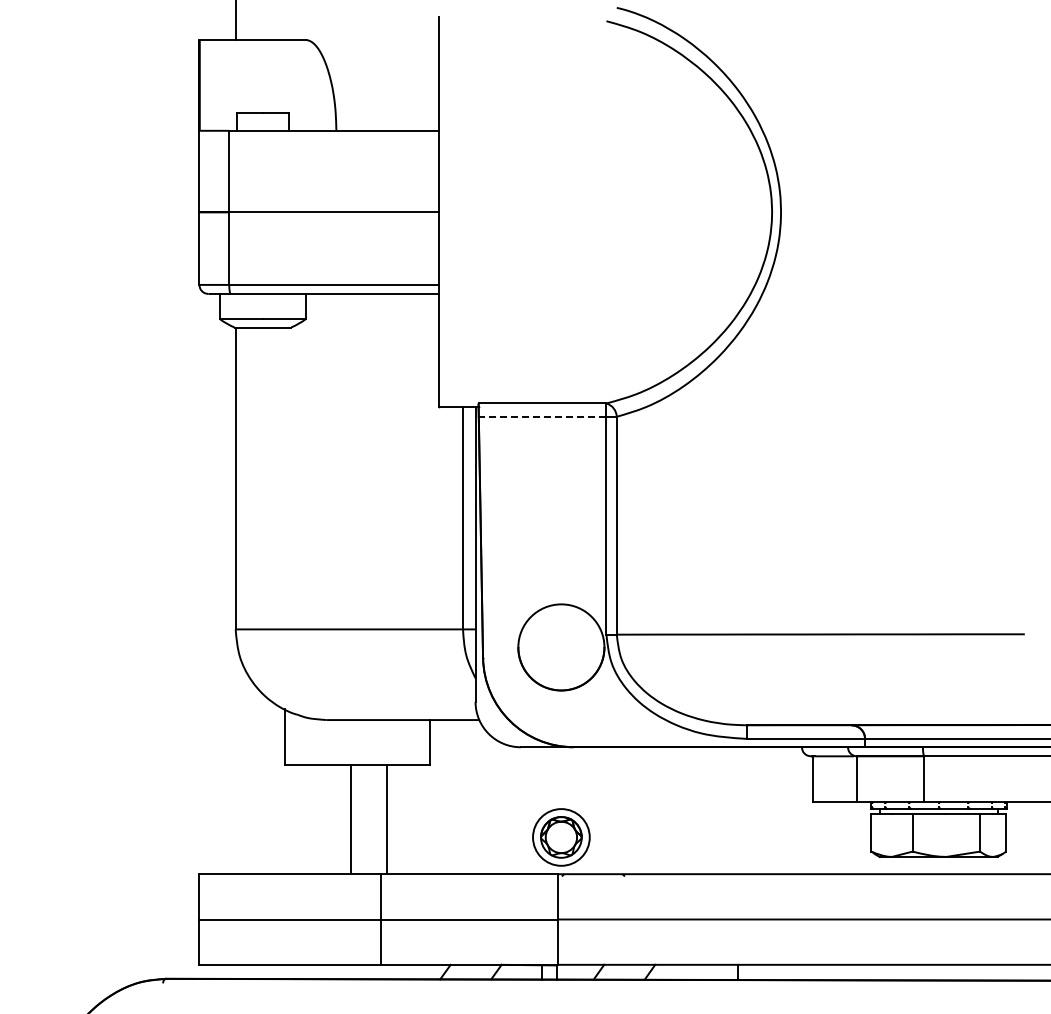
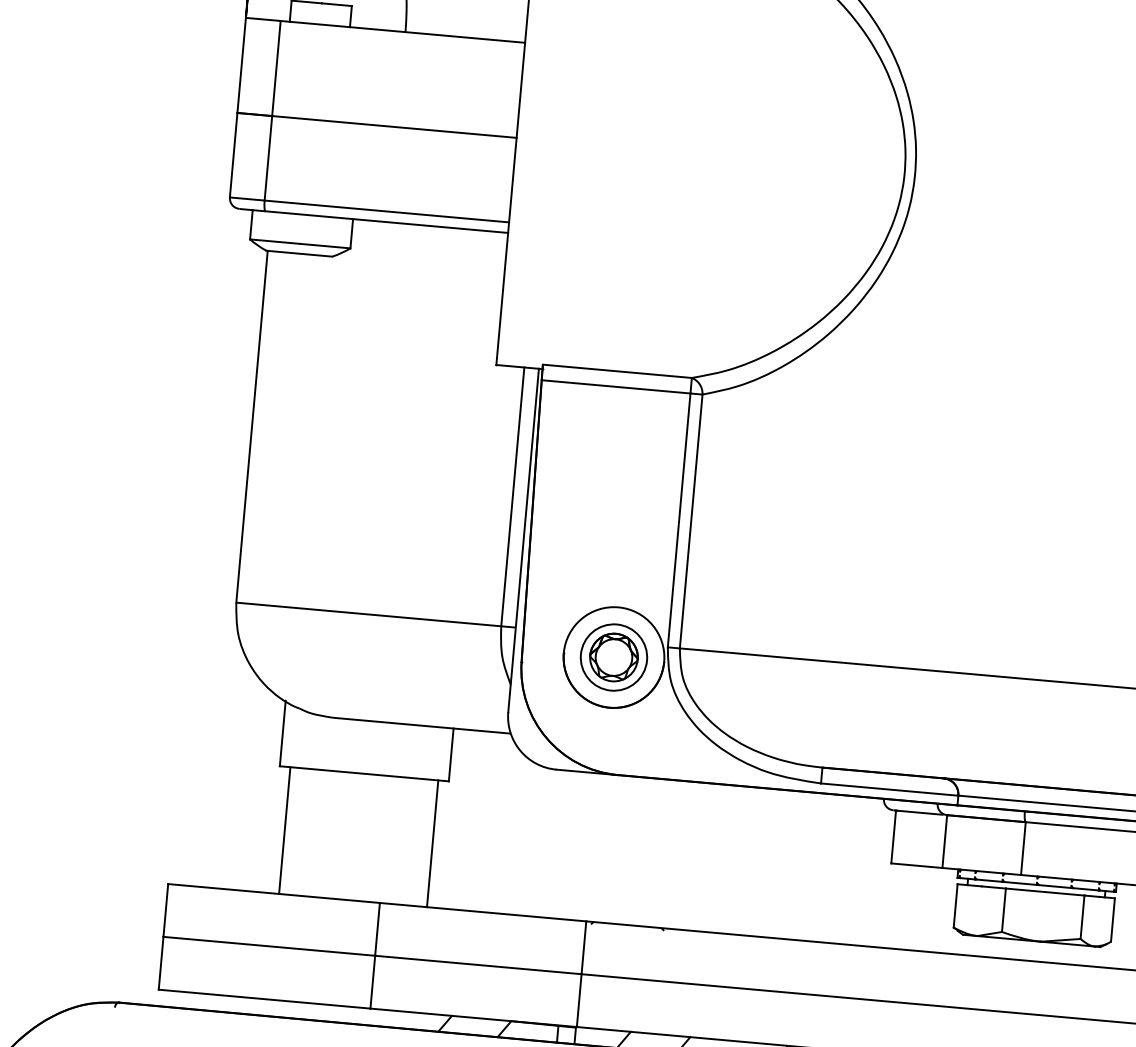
line: (542, 416) -> (615, 386), dashed -> solid
line: (351, 819) -> (285, 830), moved
line: (387, 819) -> (433, 843), moved
part: (561, 837) -> (614, 657), moved

